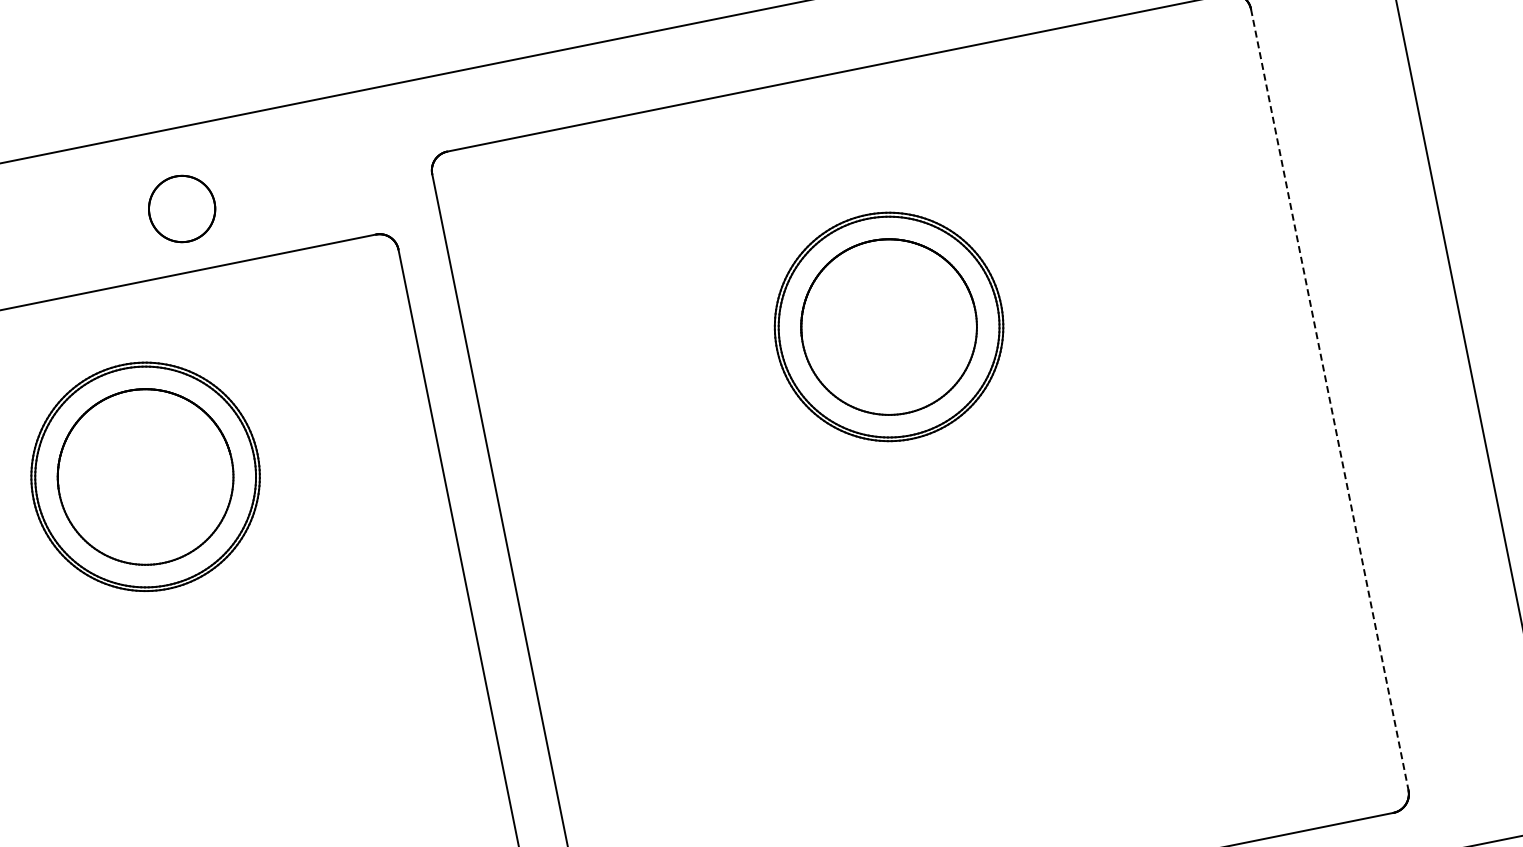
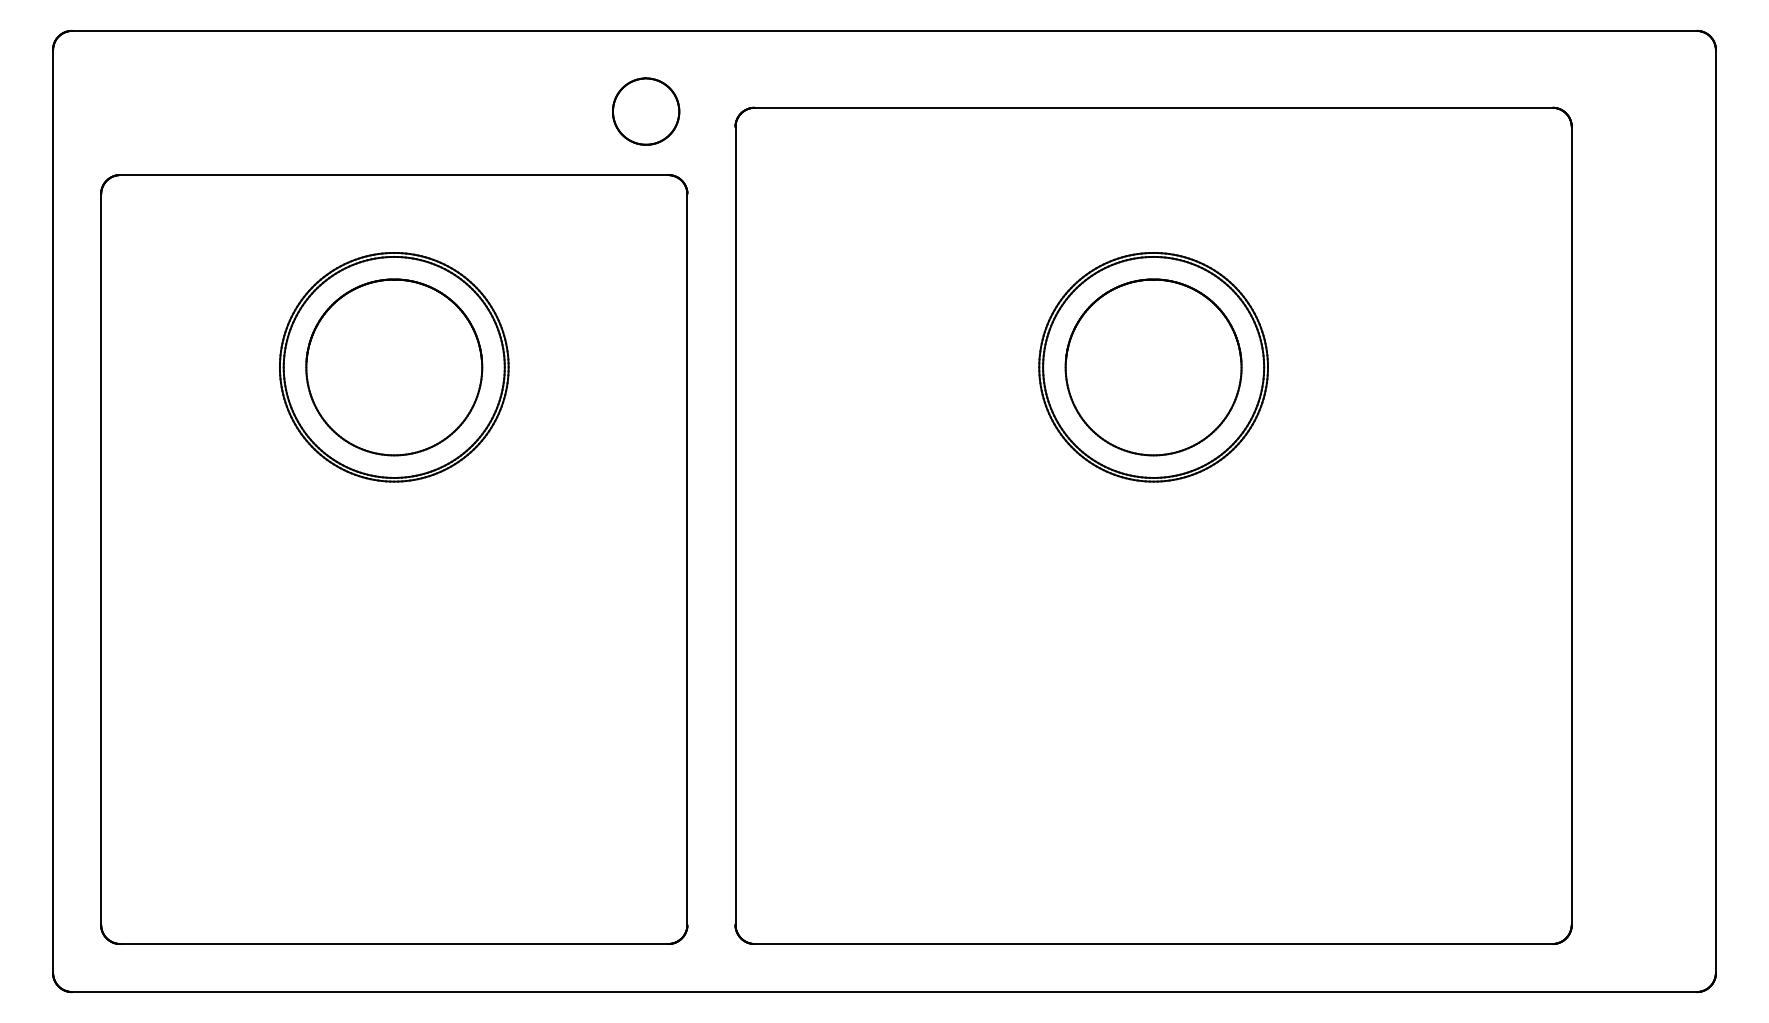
part: (182, 208) -> (646, 111), moved
line: (1329, 399) -> (1571, 525), dashed -> solid

